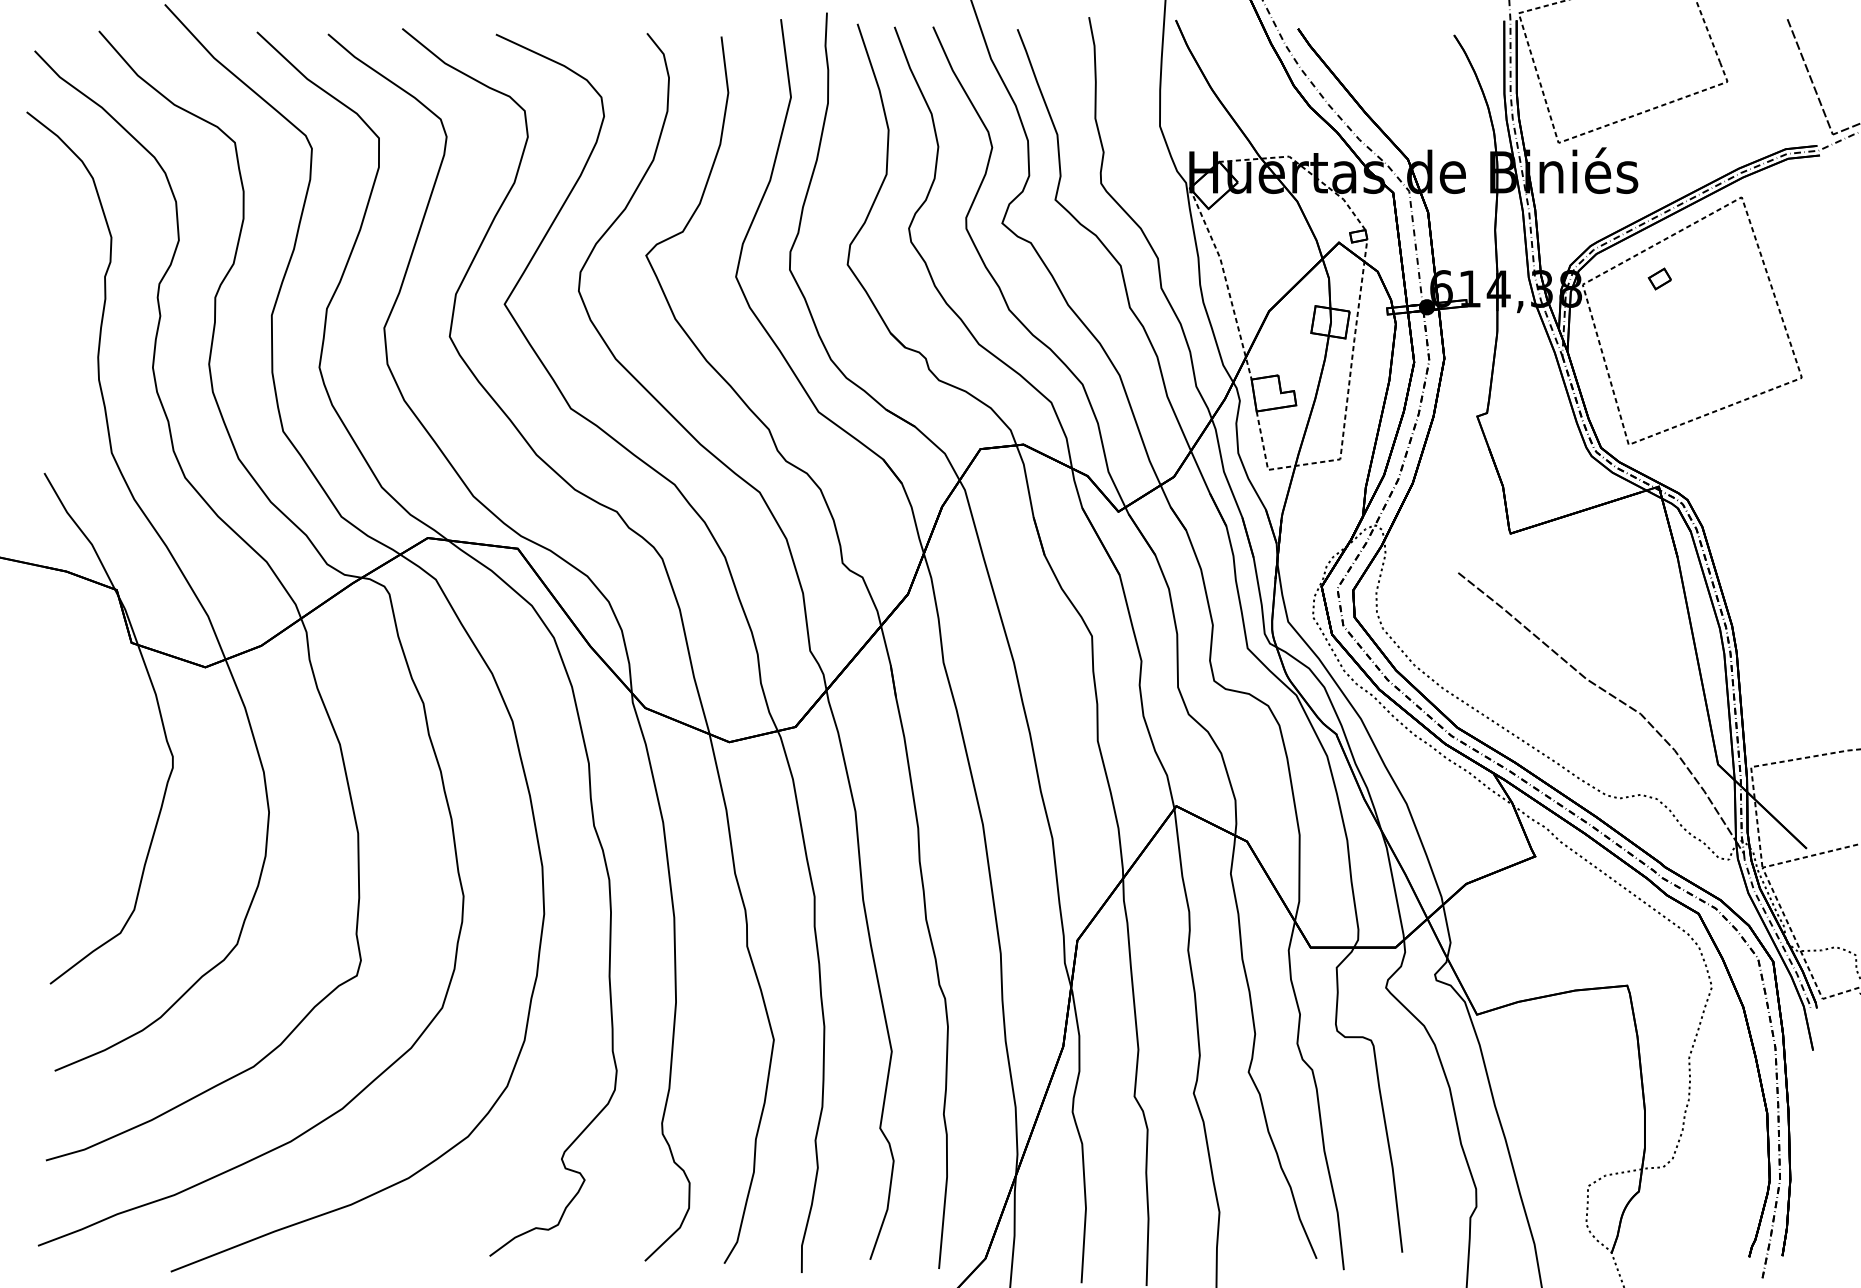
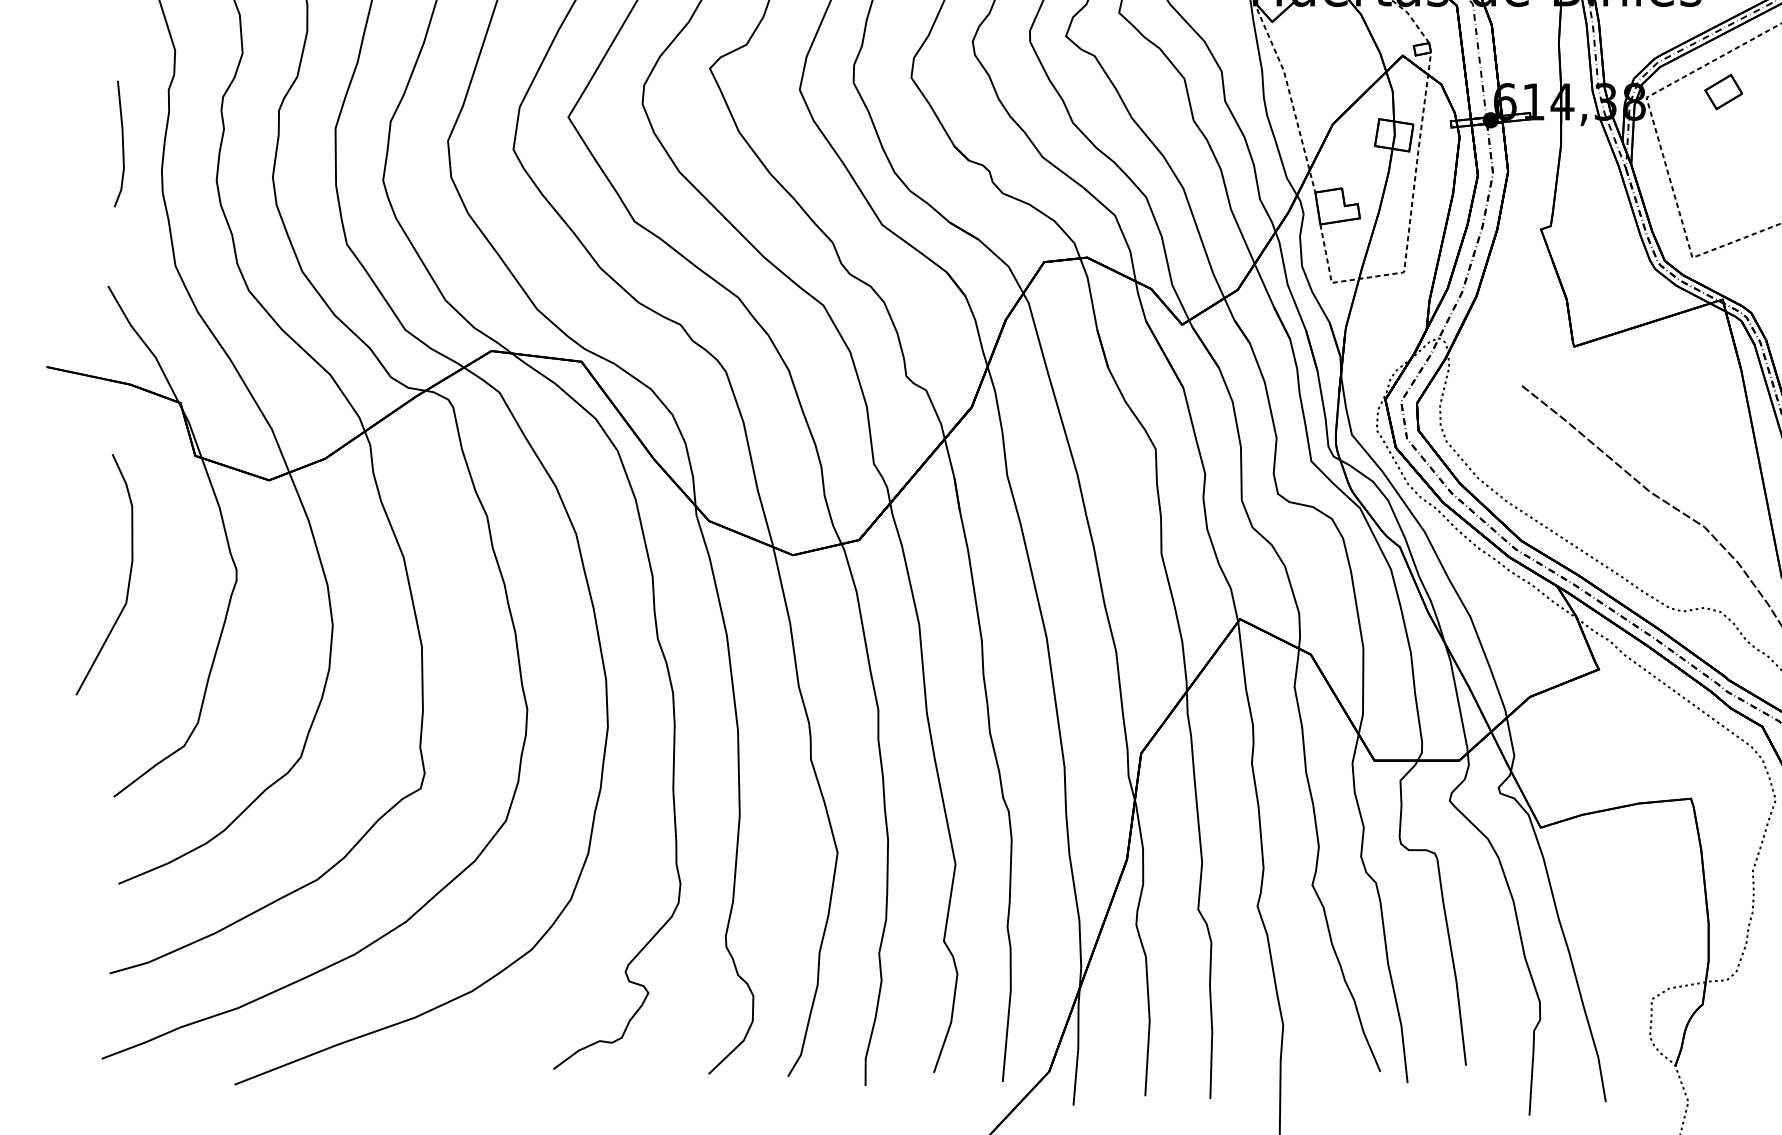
part: (1659, 278) -> (1723, 91), size x1.67
line: (58, 330) -> (122, 143), added
curve: (65, 761) -> (129, 574), added

